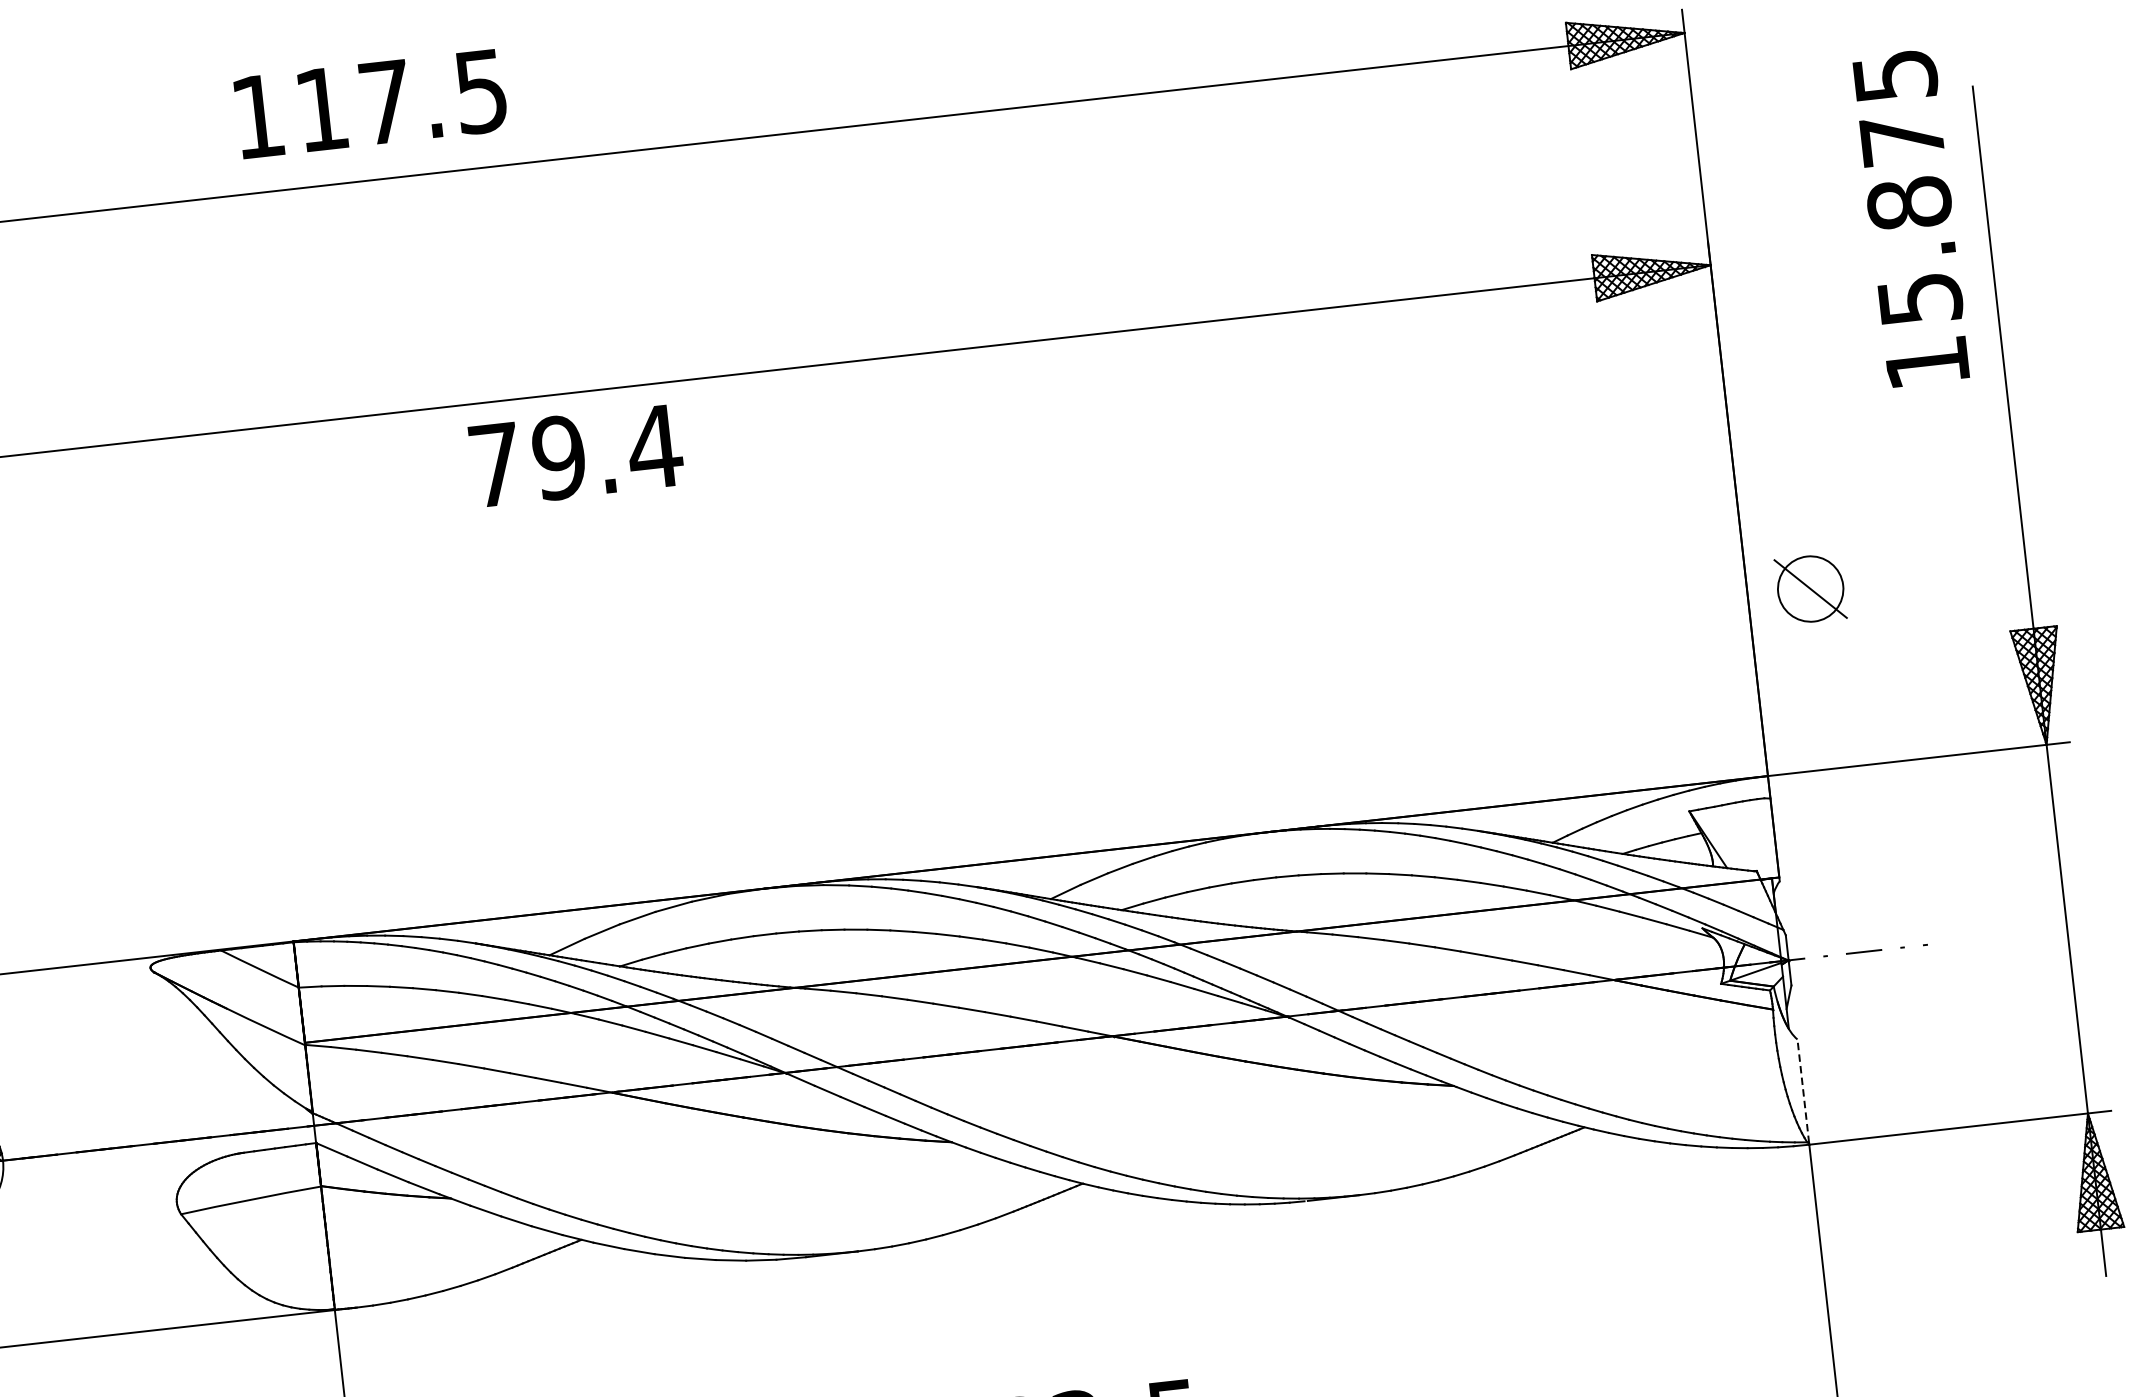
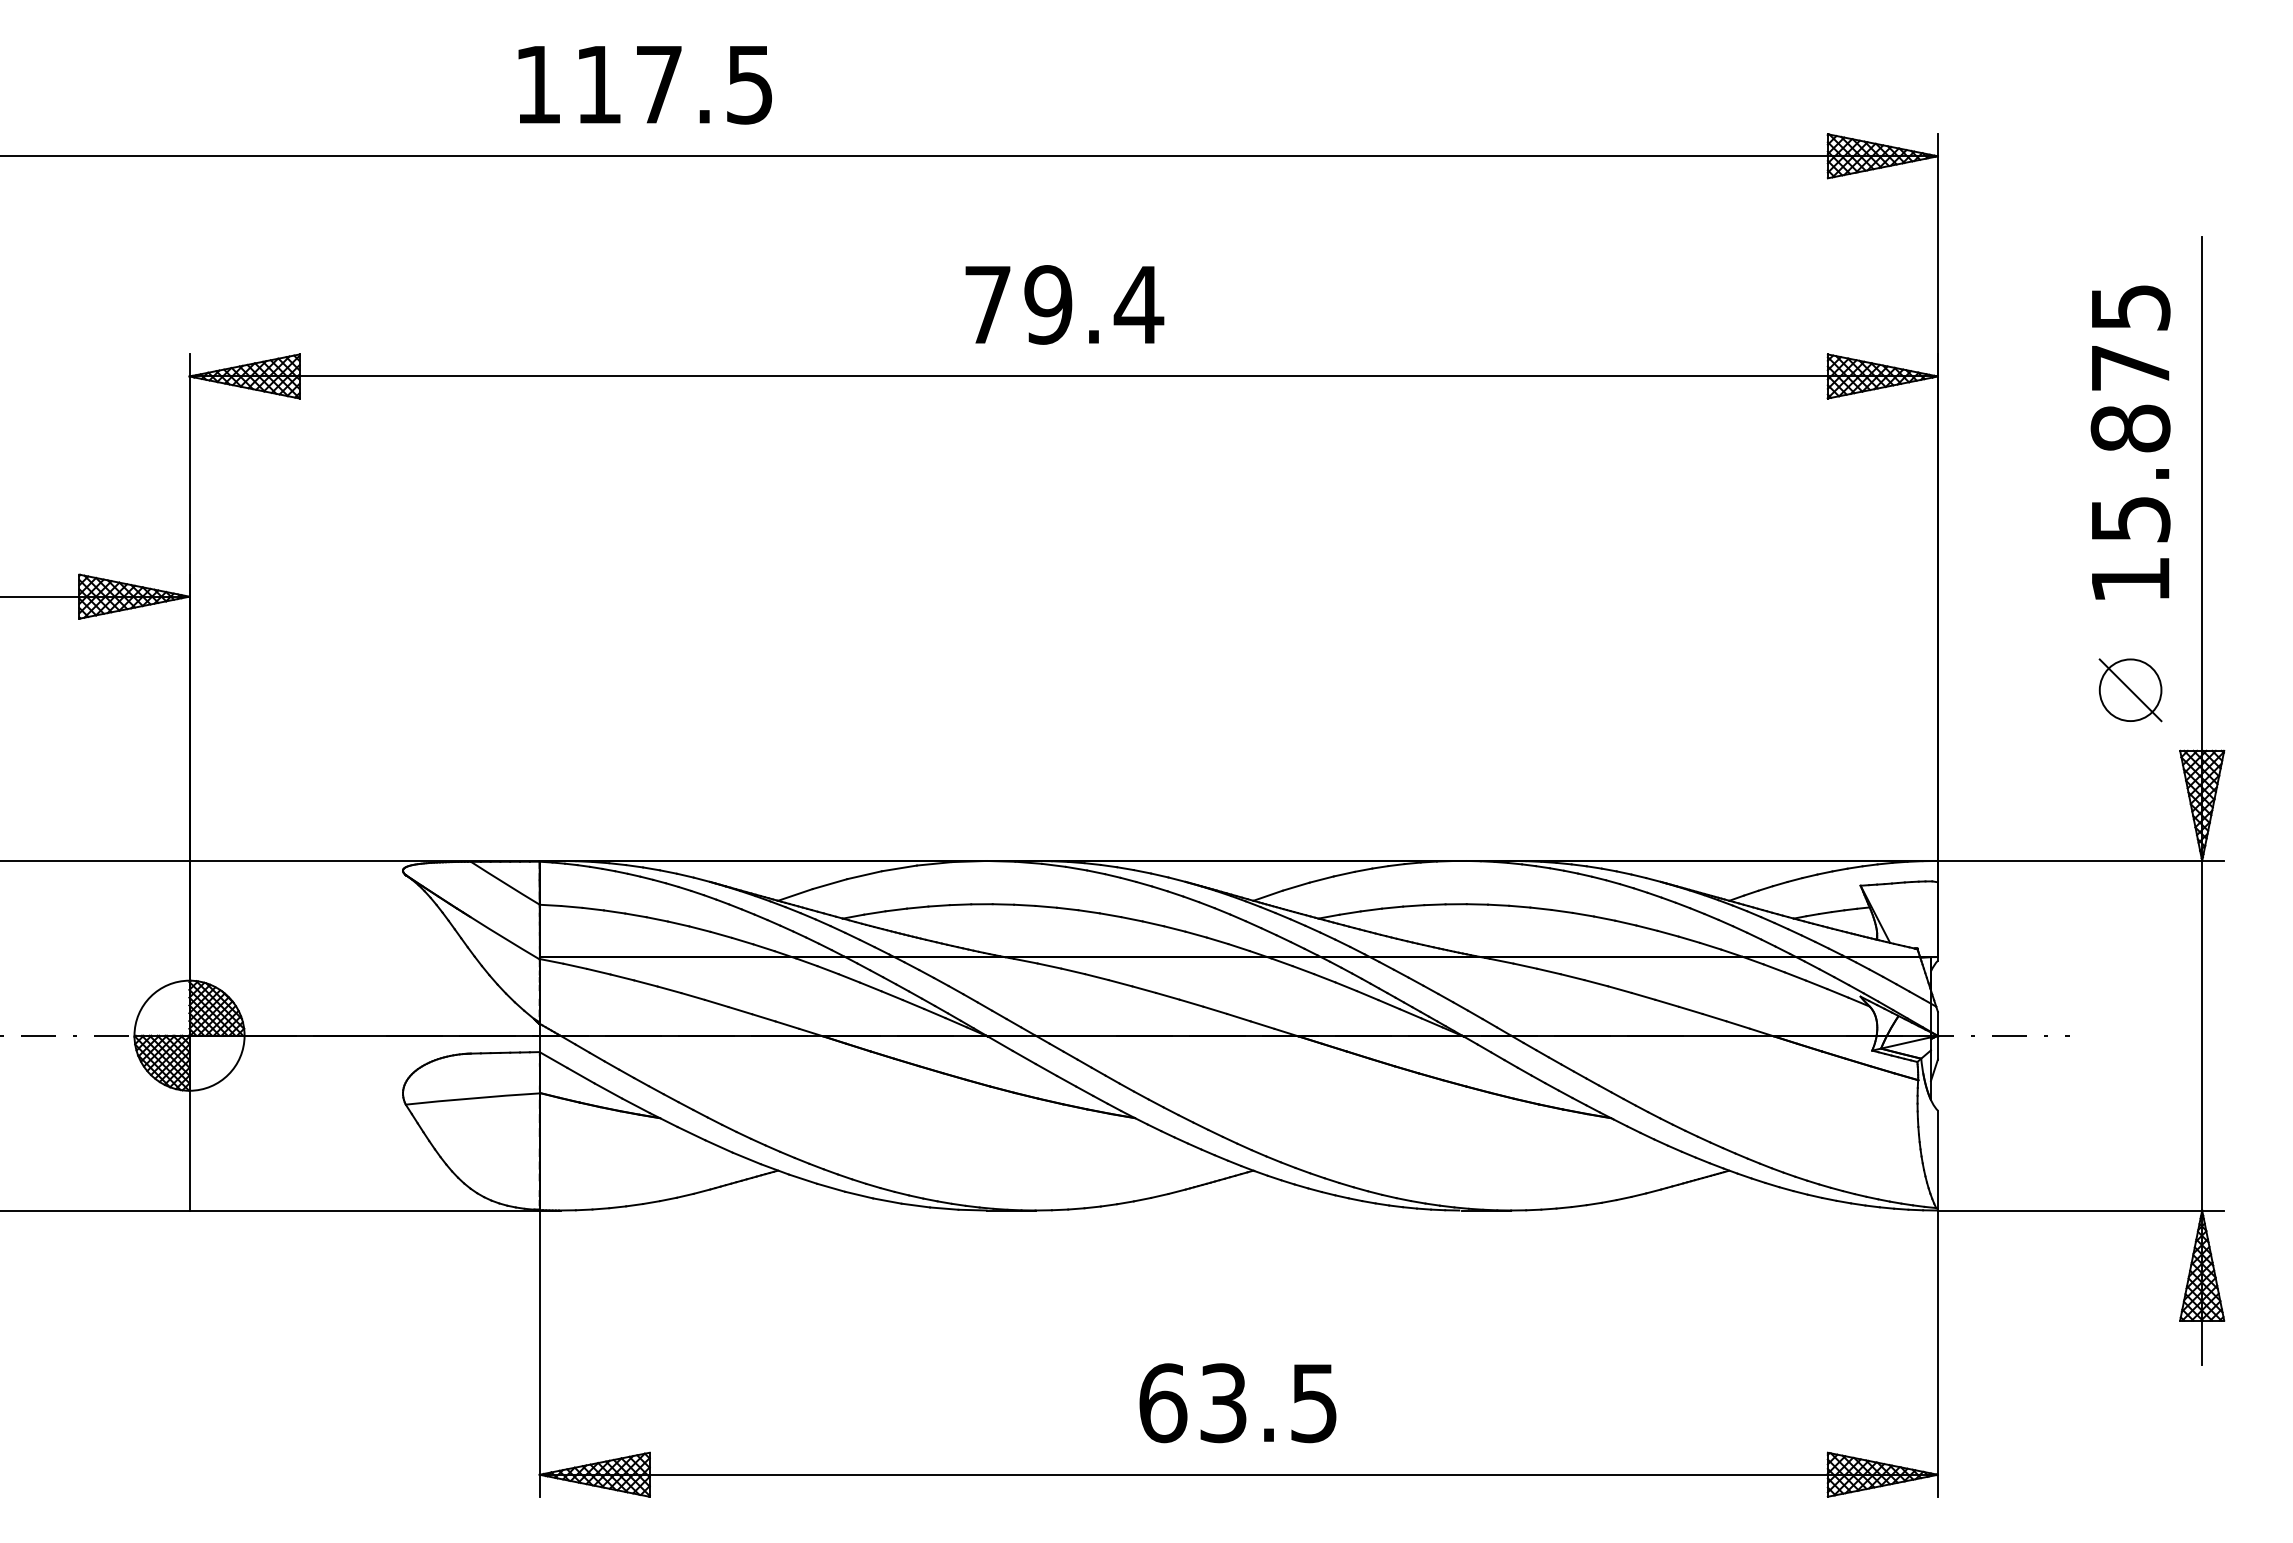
text: (370, 104) -> (644, 85), moved
text: (1910, 218) -> (2130, 442), moved
text: (576, 455) -> (1064, 304), moved
part: (1810, 589) -> (2130, 690), moved
line: (1802, 1090) -> (1937, 1159), dashed -> solid

